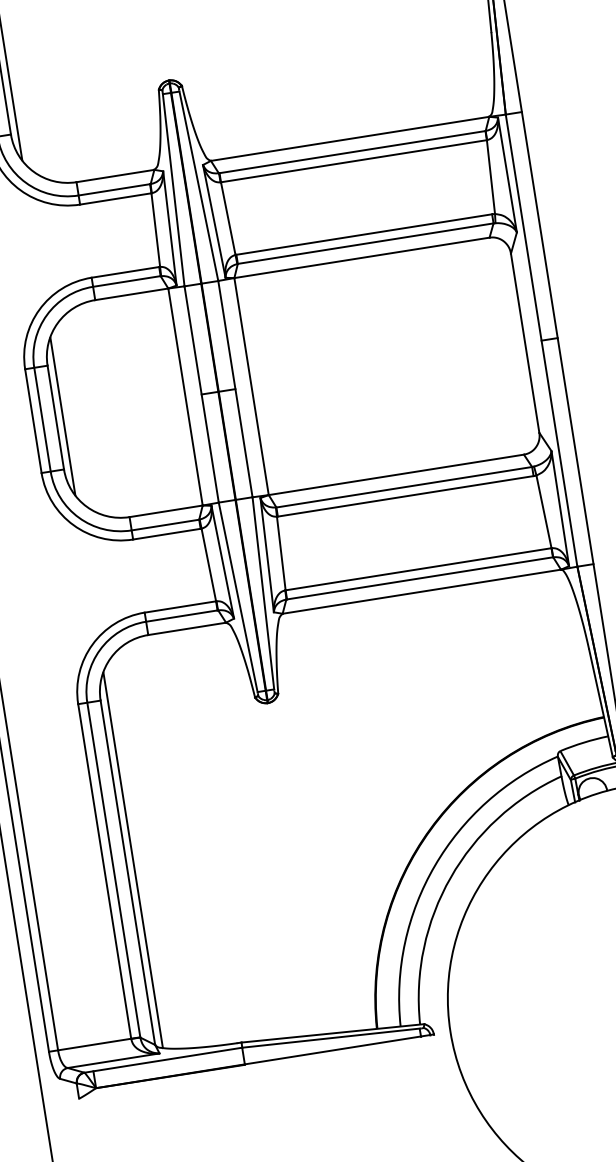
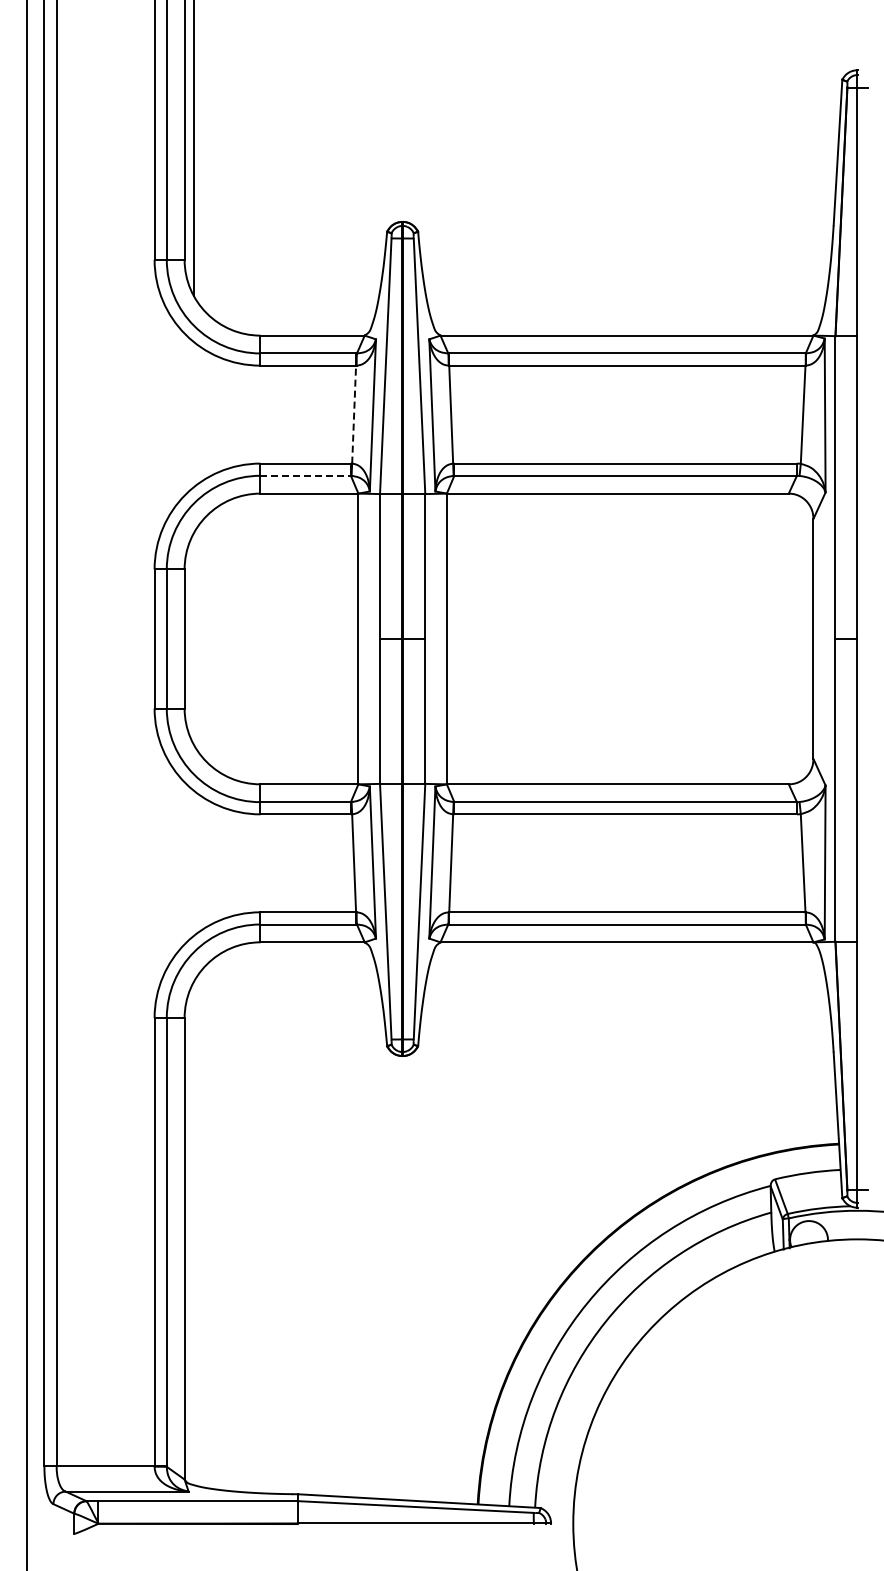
line: (156, 229) -> (354, 414), solid -> dashed
line: (127, 281) -> (306, 475), solid -> dashed
line: (63, 416) -> (194, 638), removed
line: (133, 860) -> (194, 1233), removed

